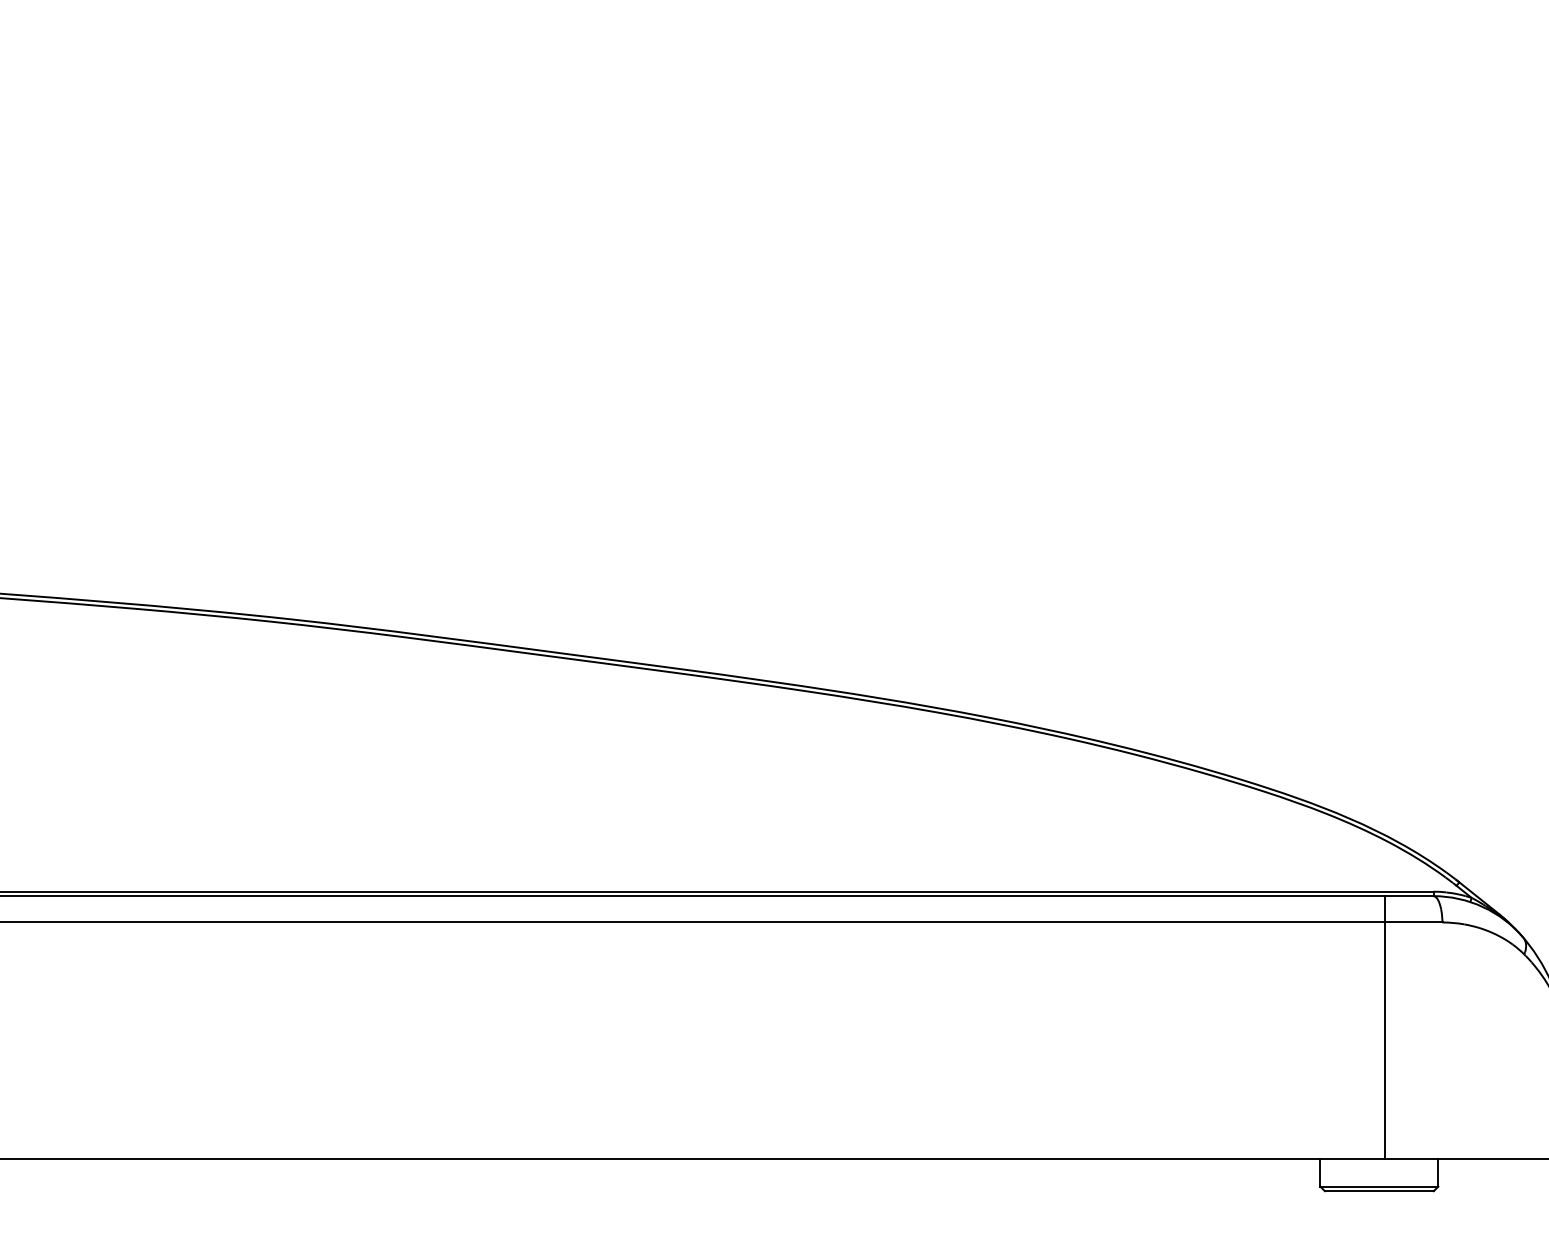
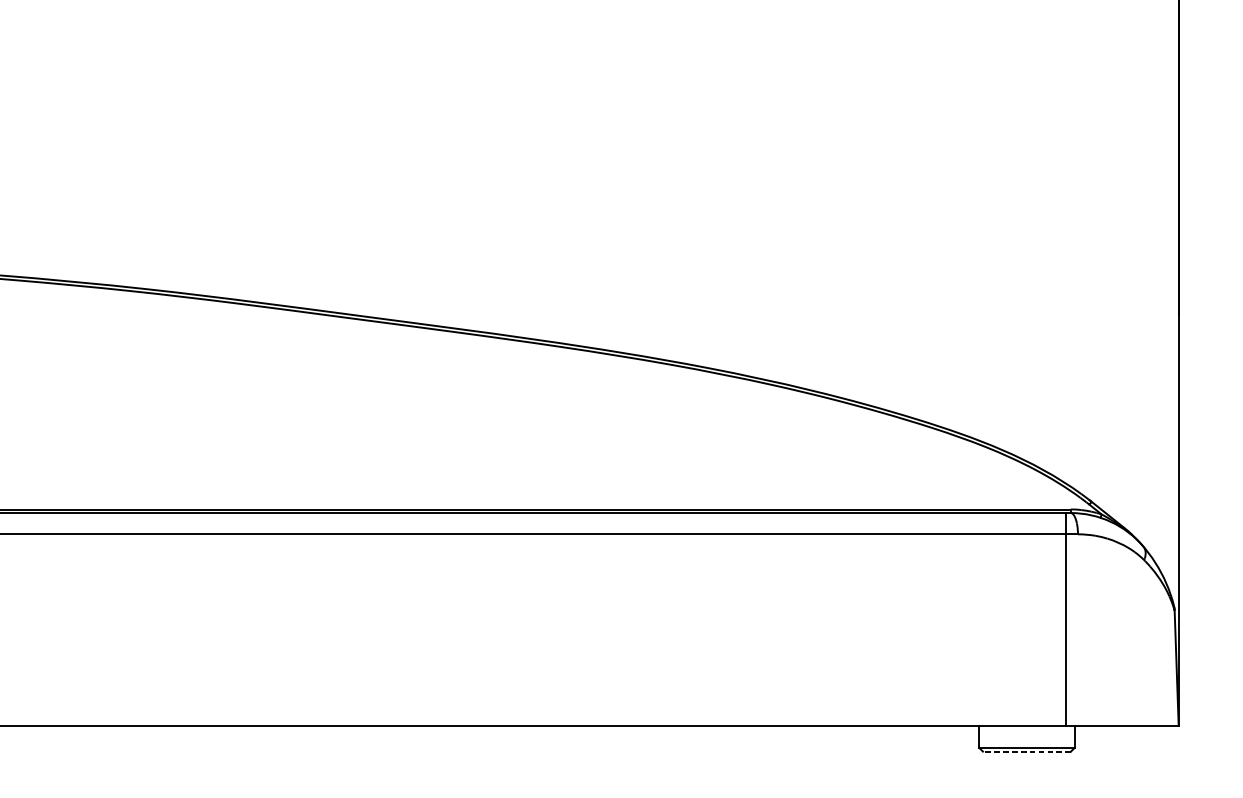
line: (1385, 1027) -> (1066, 619), moved
line: (1378, 1191) -> (1026, 751), solid -> dashed

